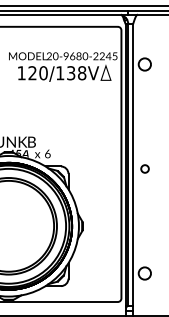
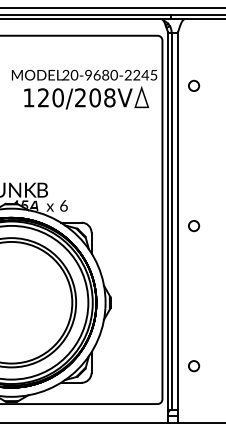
circle: (145, 63) -> (194, 85), size x0.62
text: (65, 72) -> (87, 97), 120/138V -> 120/208V
circle: (145, 273) -> (194, 366), size x0.62

